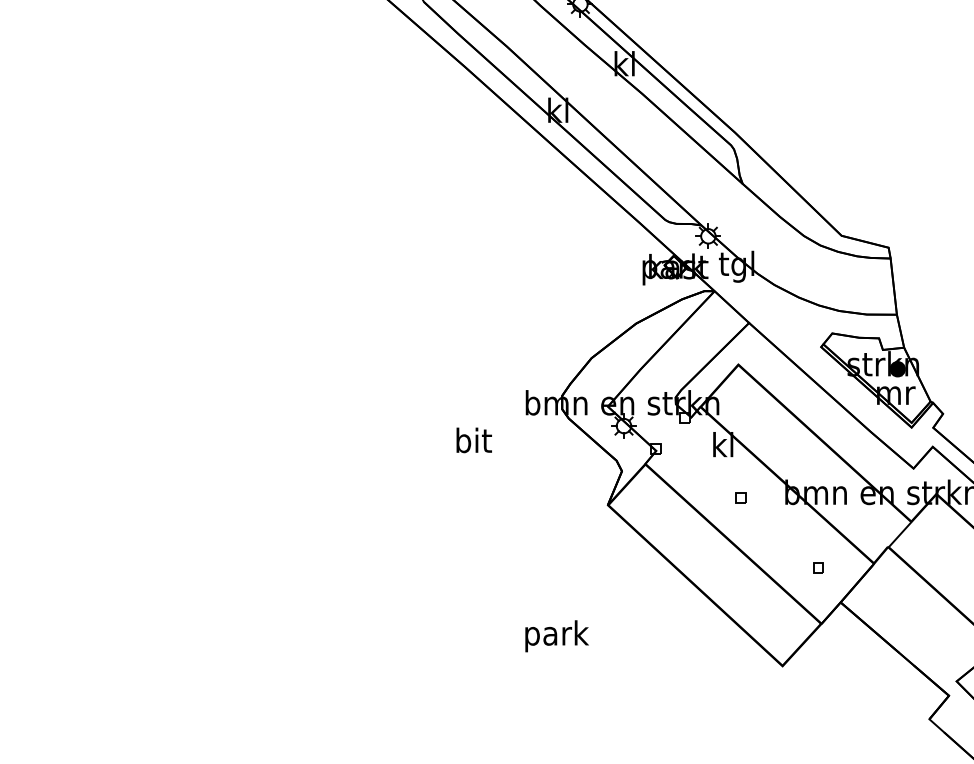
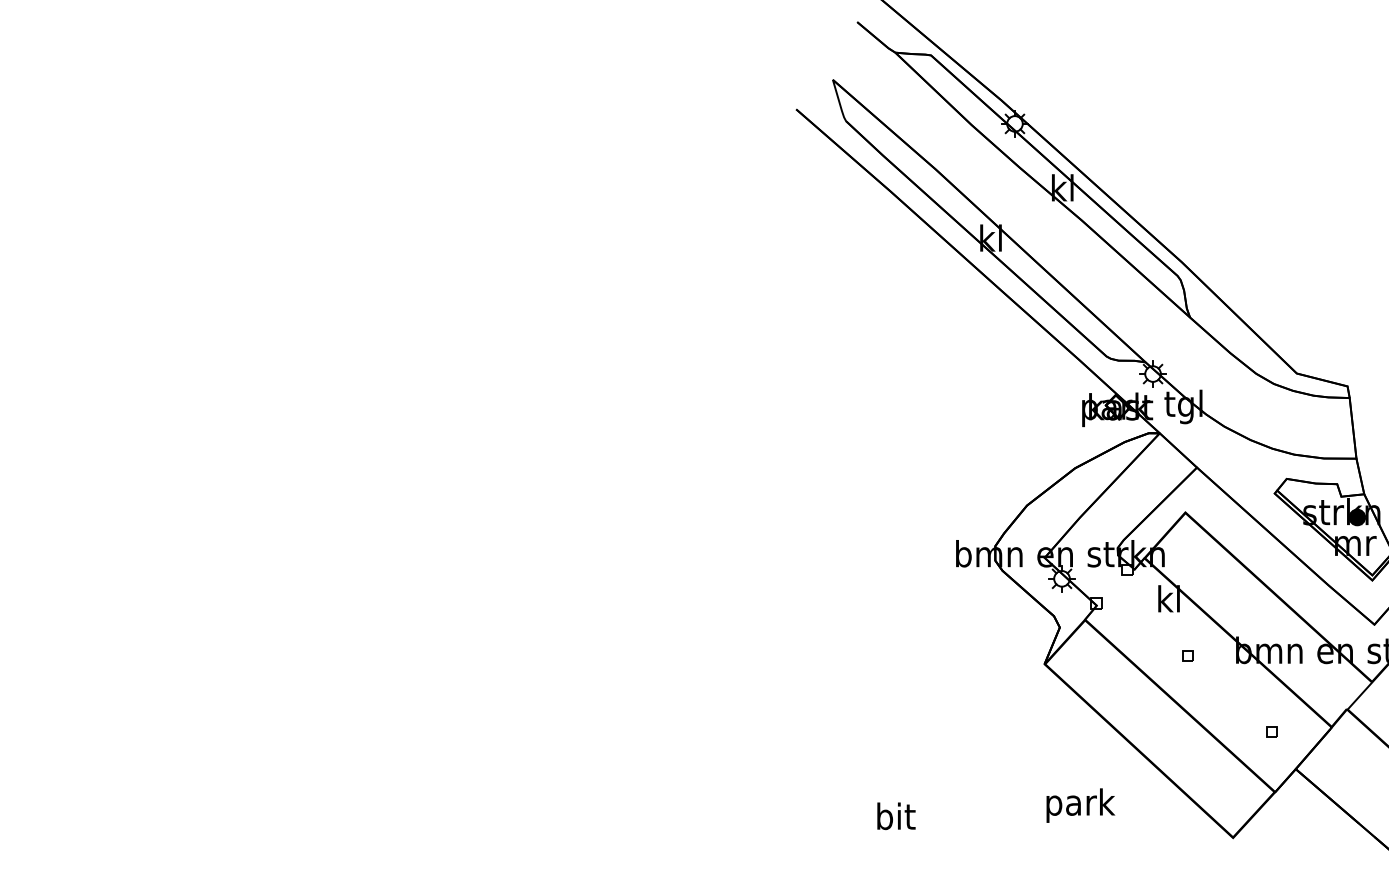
text: (474, 440) -> (896, 816), moved
text: (556, 636) -> (1080, 805), moved

